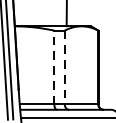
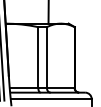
line: (54, 67) -> (38, 57), dashed -> solid
line: (64, 67) -> (46, 57), dashed -> solid

